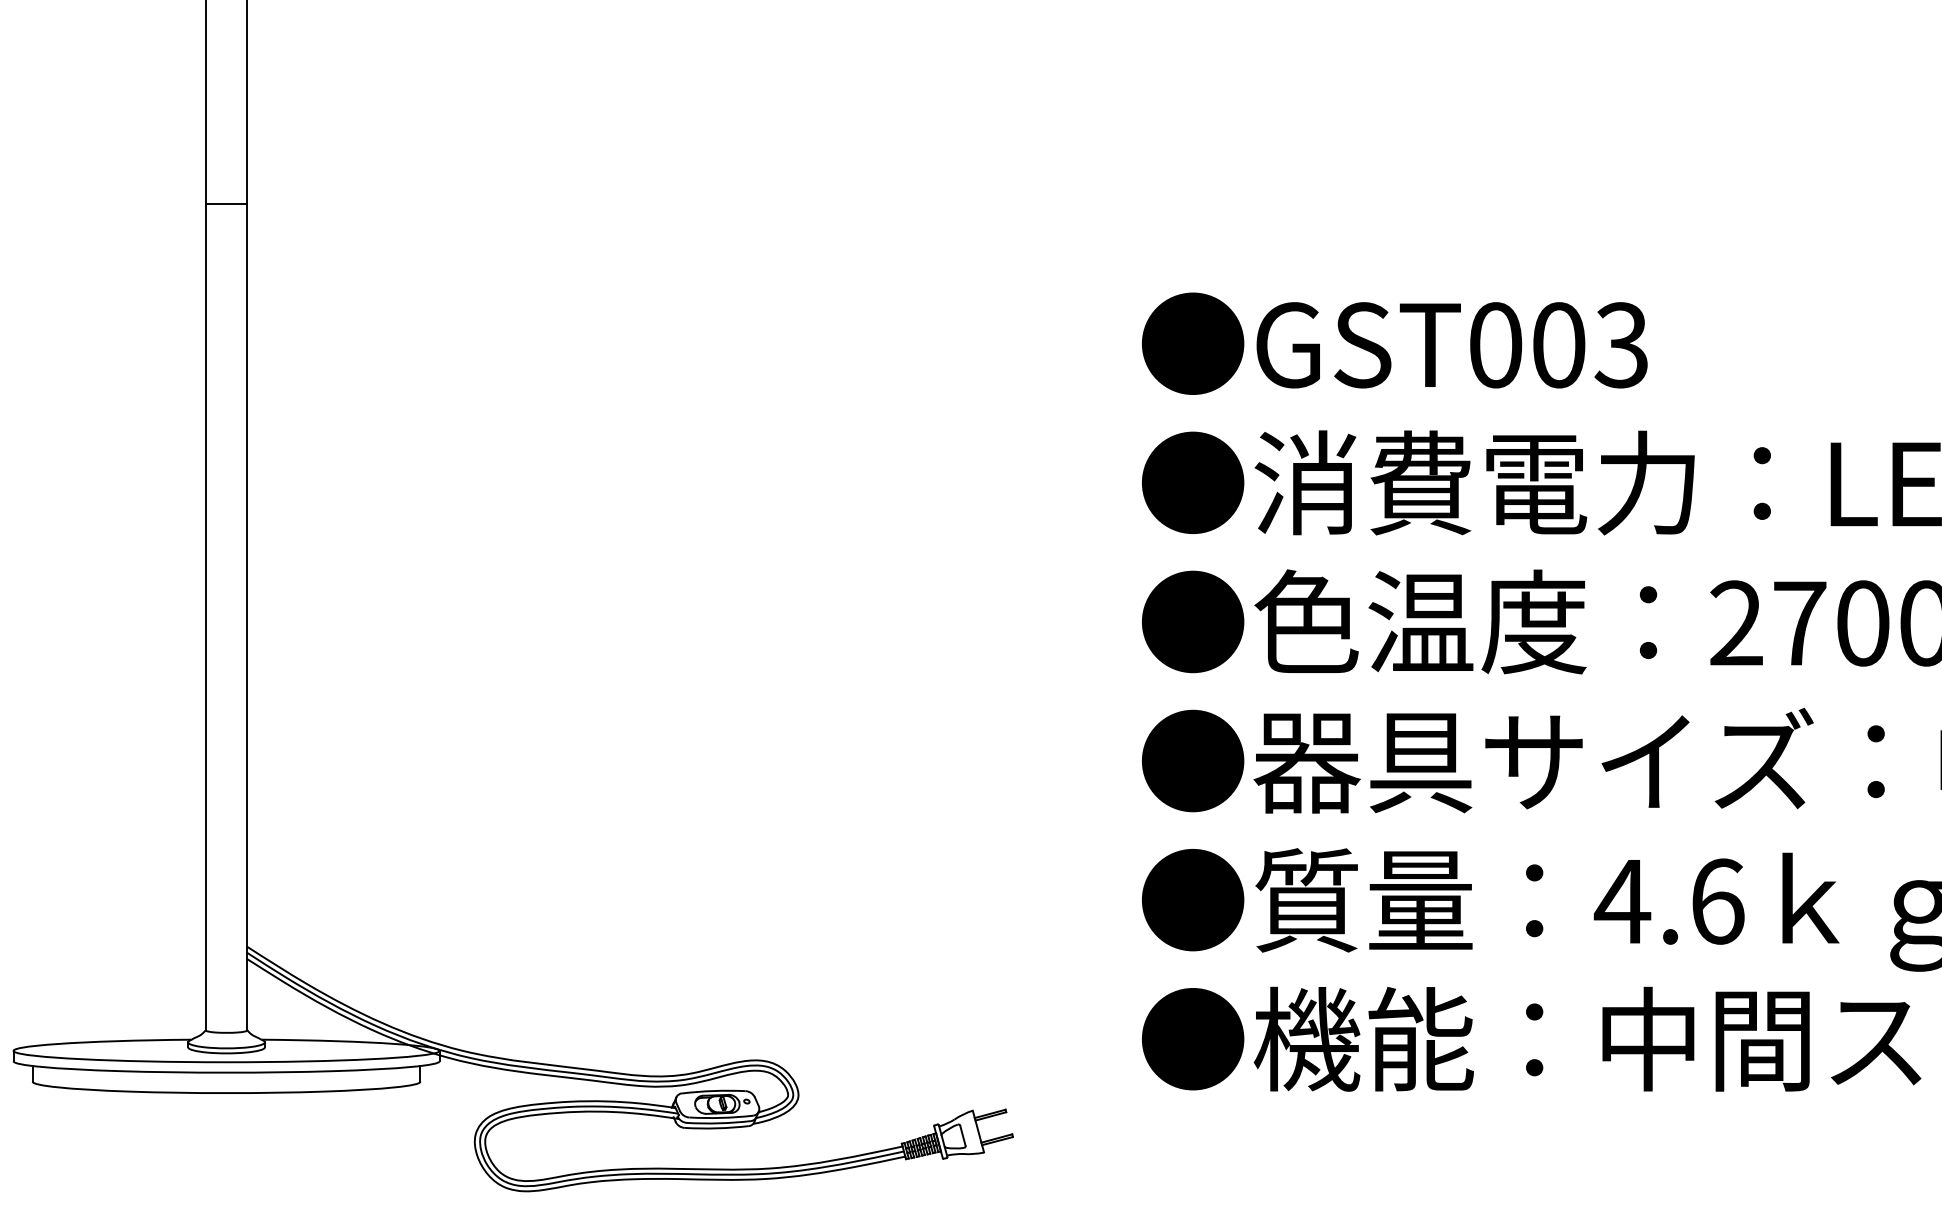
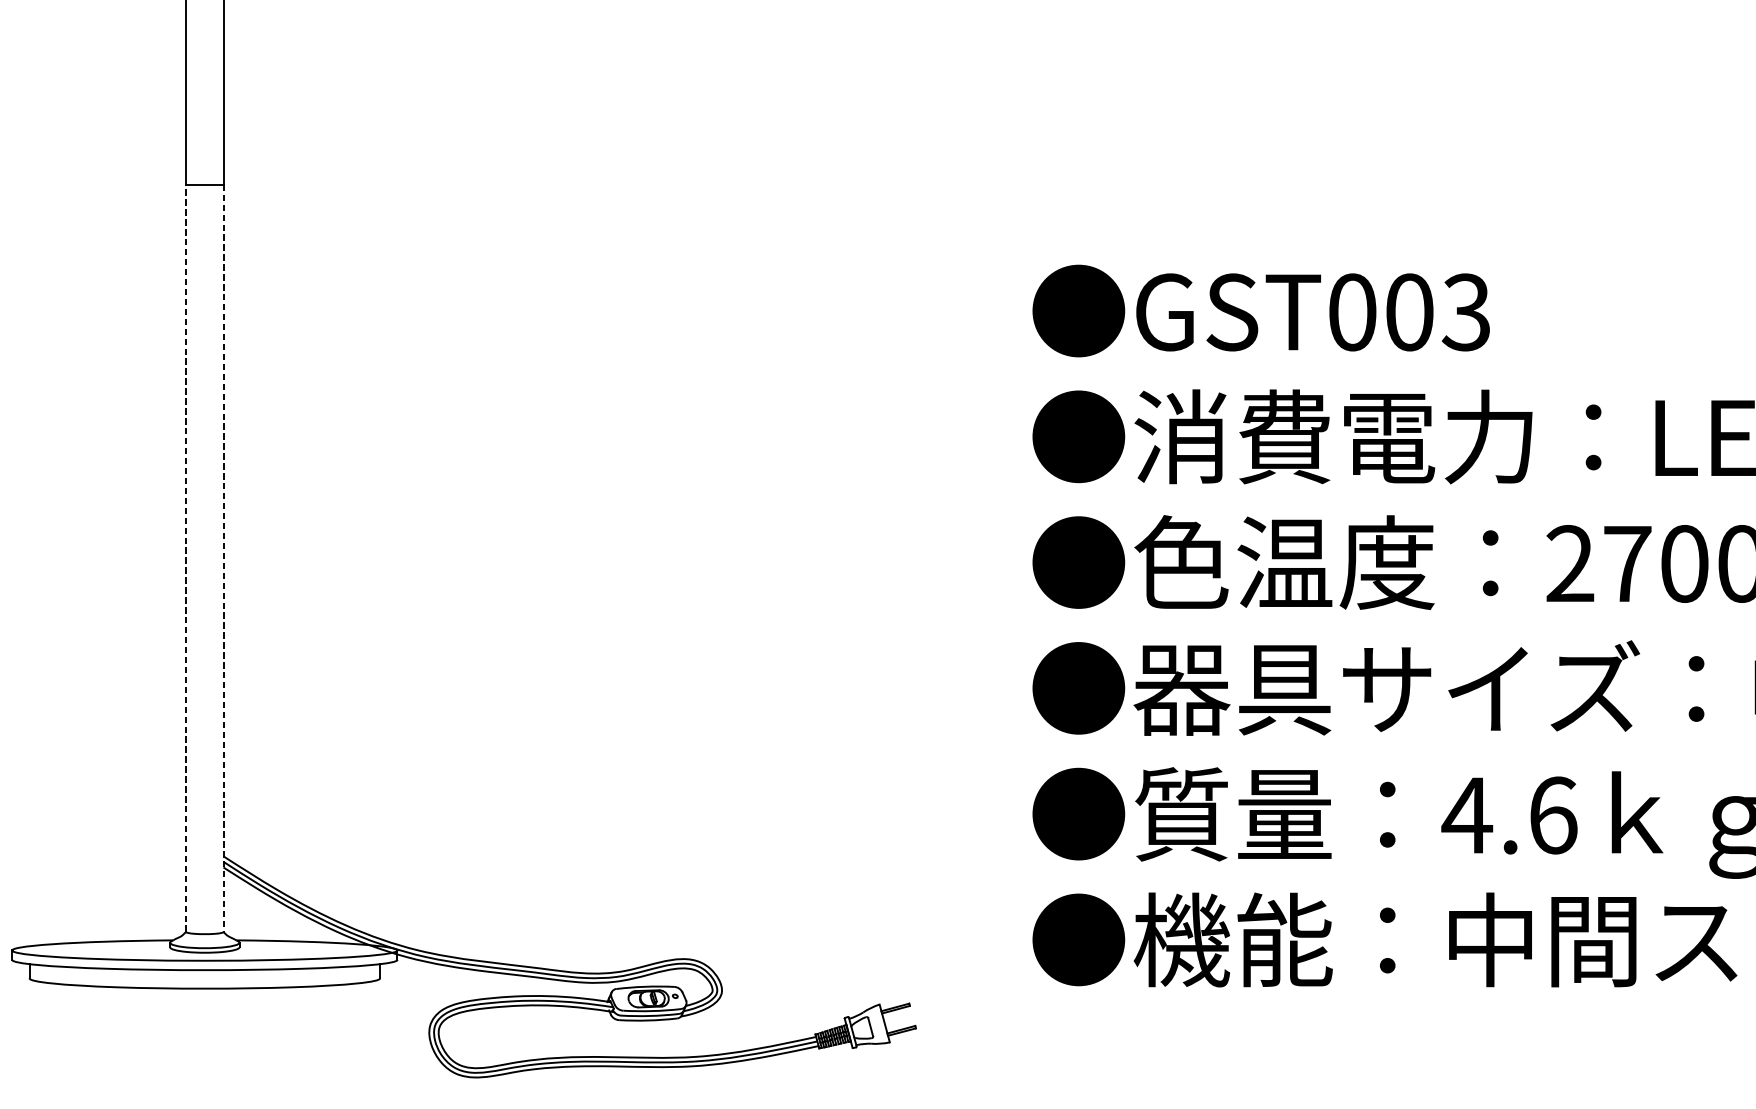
line: (205, 616) -> (185, 557), solid -> dashed
line: (247, 617) -> (223, 558), solid -> dashed

